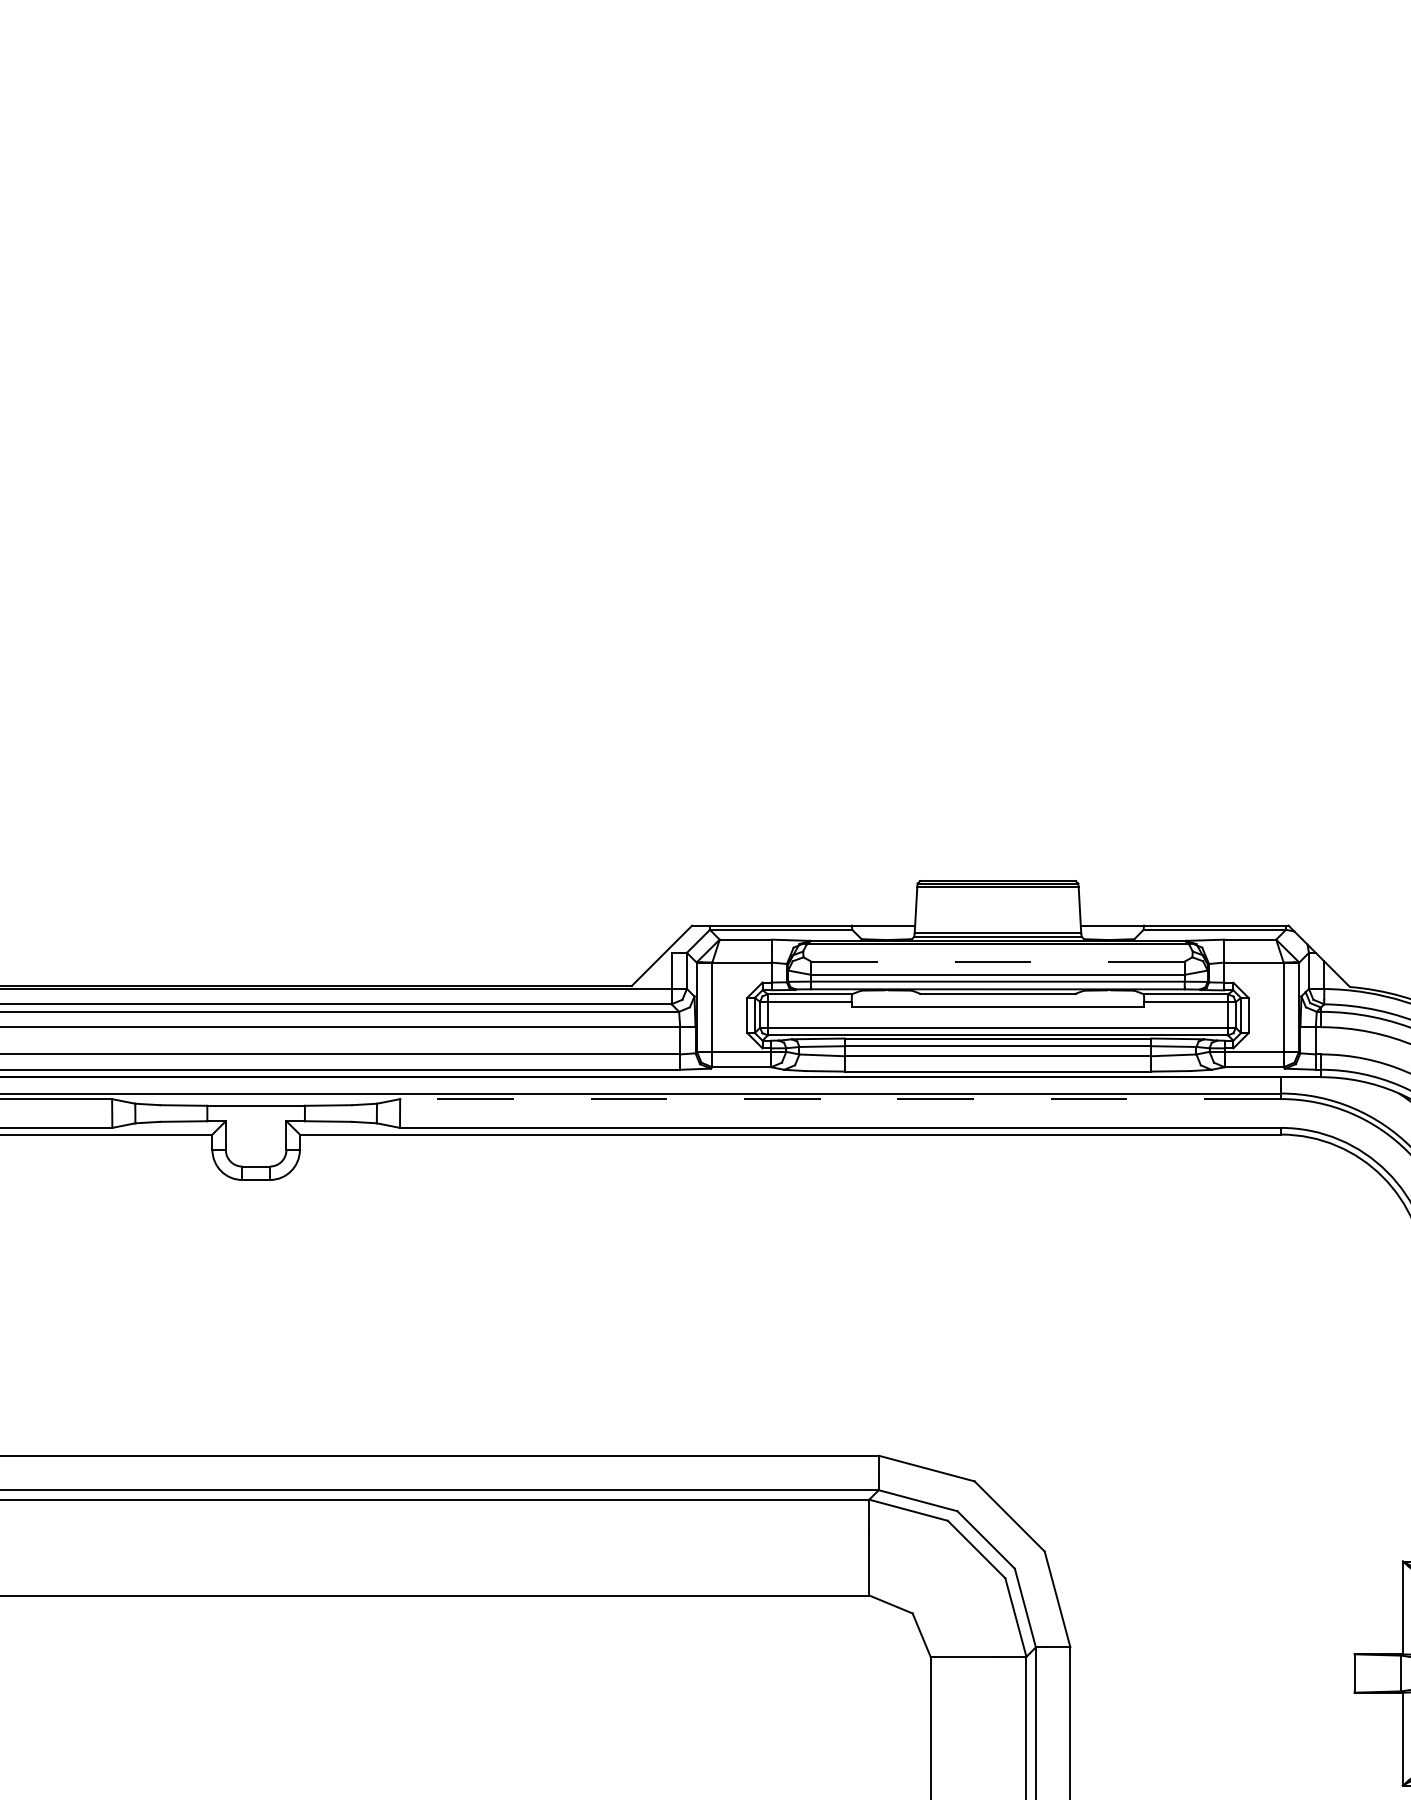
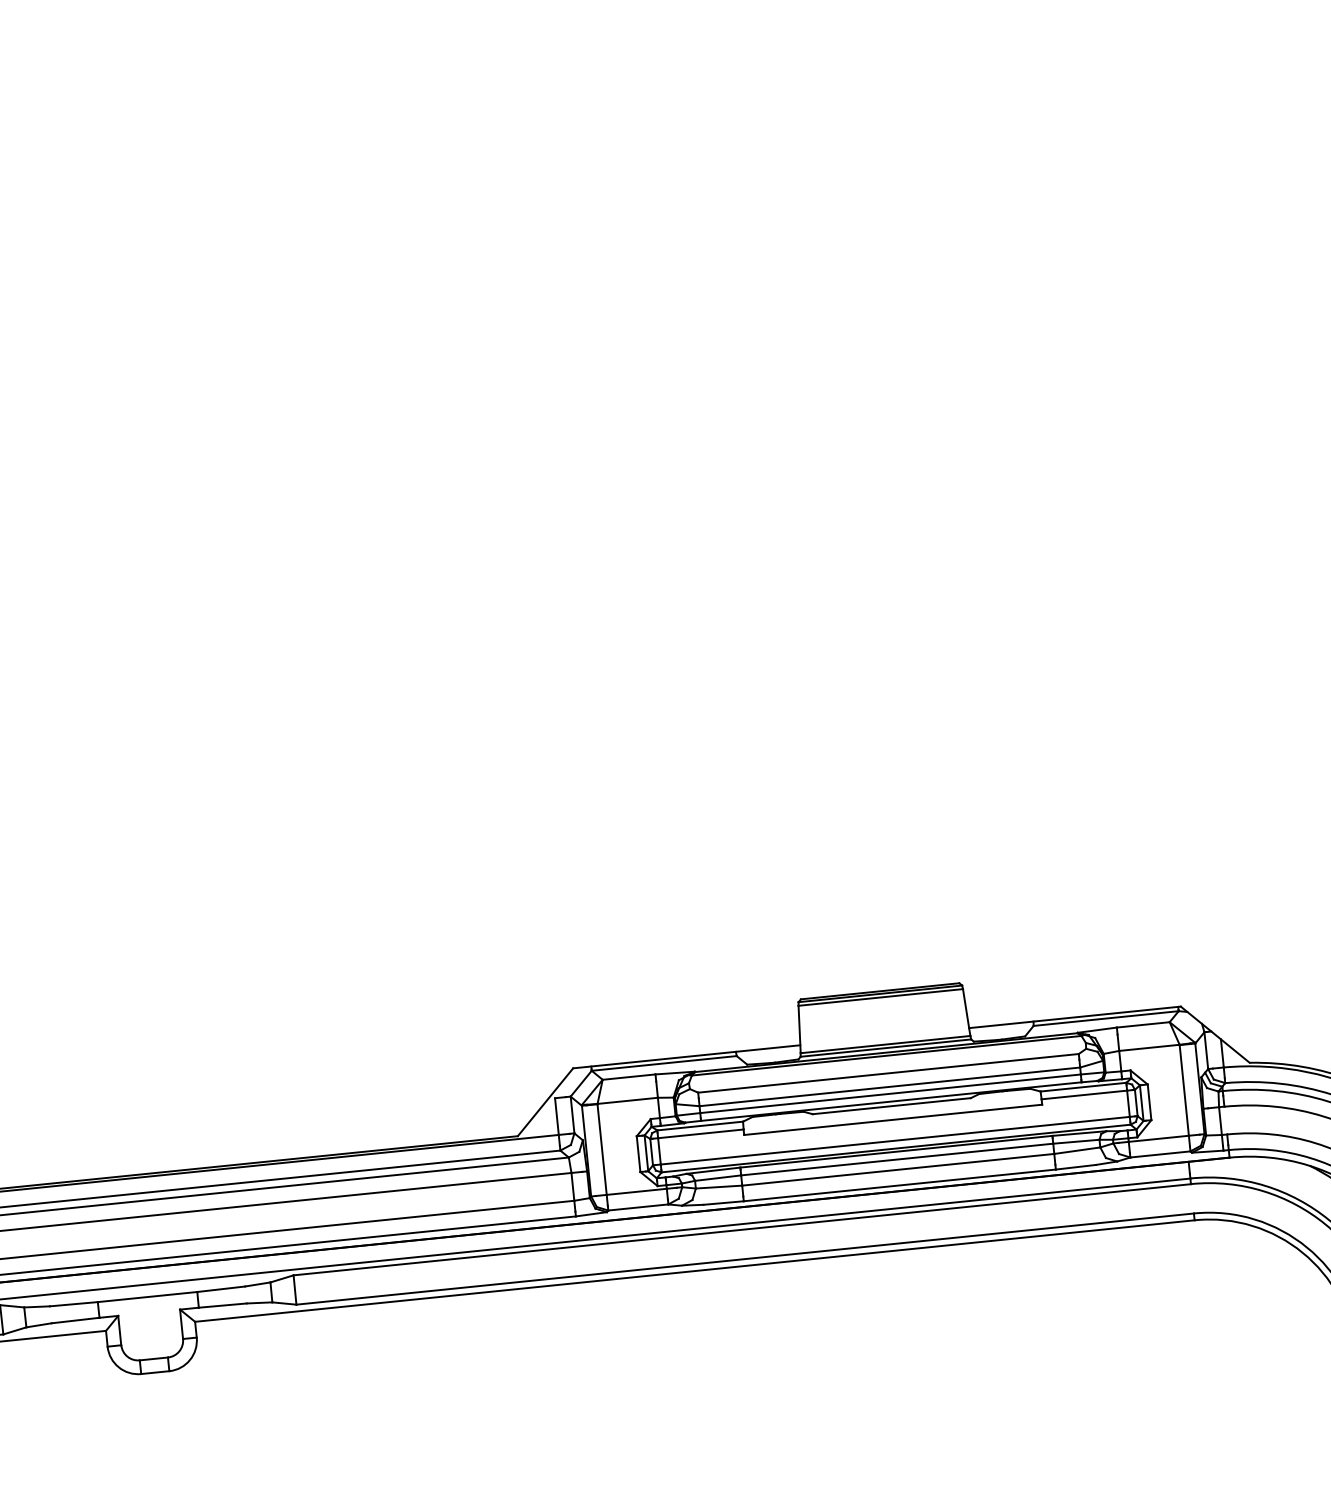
line: (998, 961) -> (888, 1073), dashed -> solid
line: (840, 1099) -> (742, 1230), dashed -> solid

